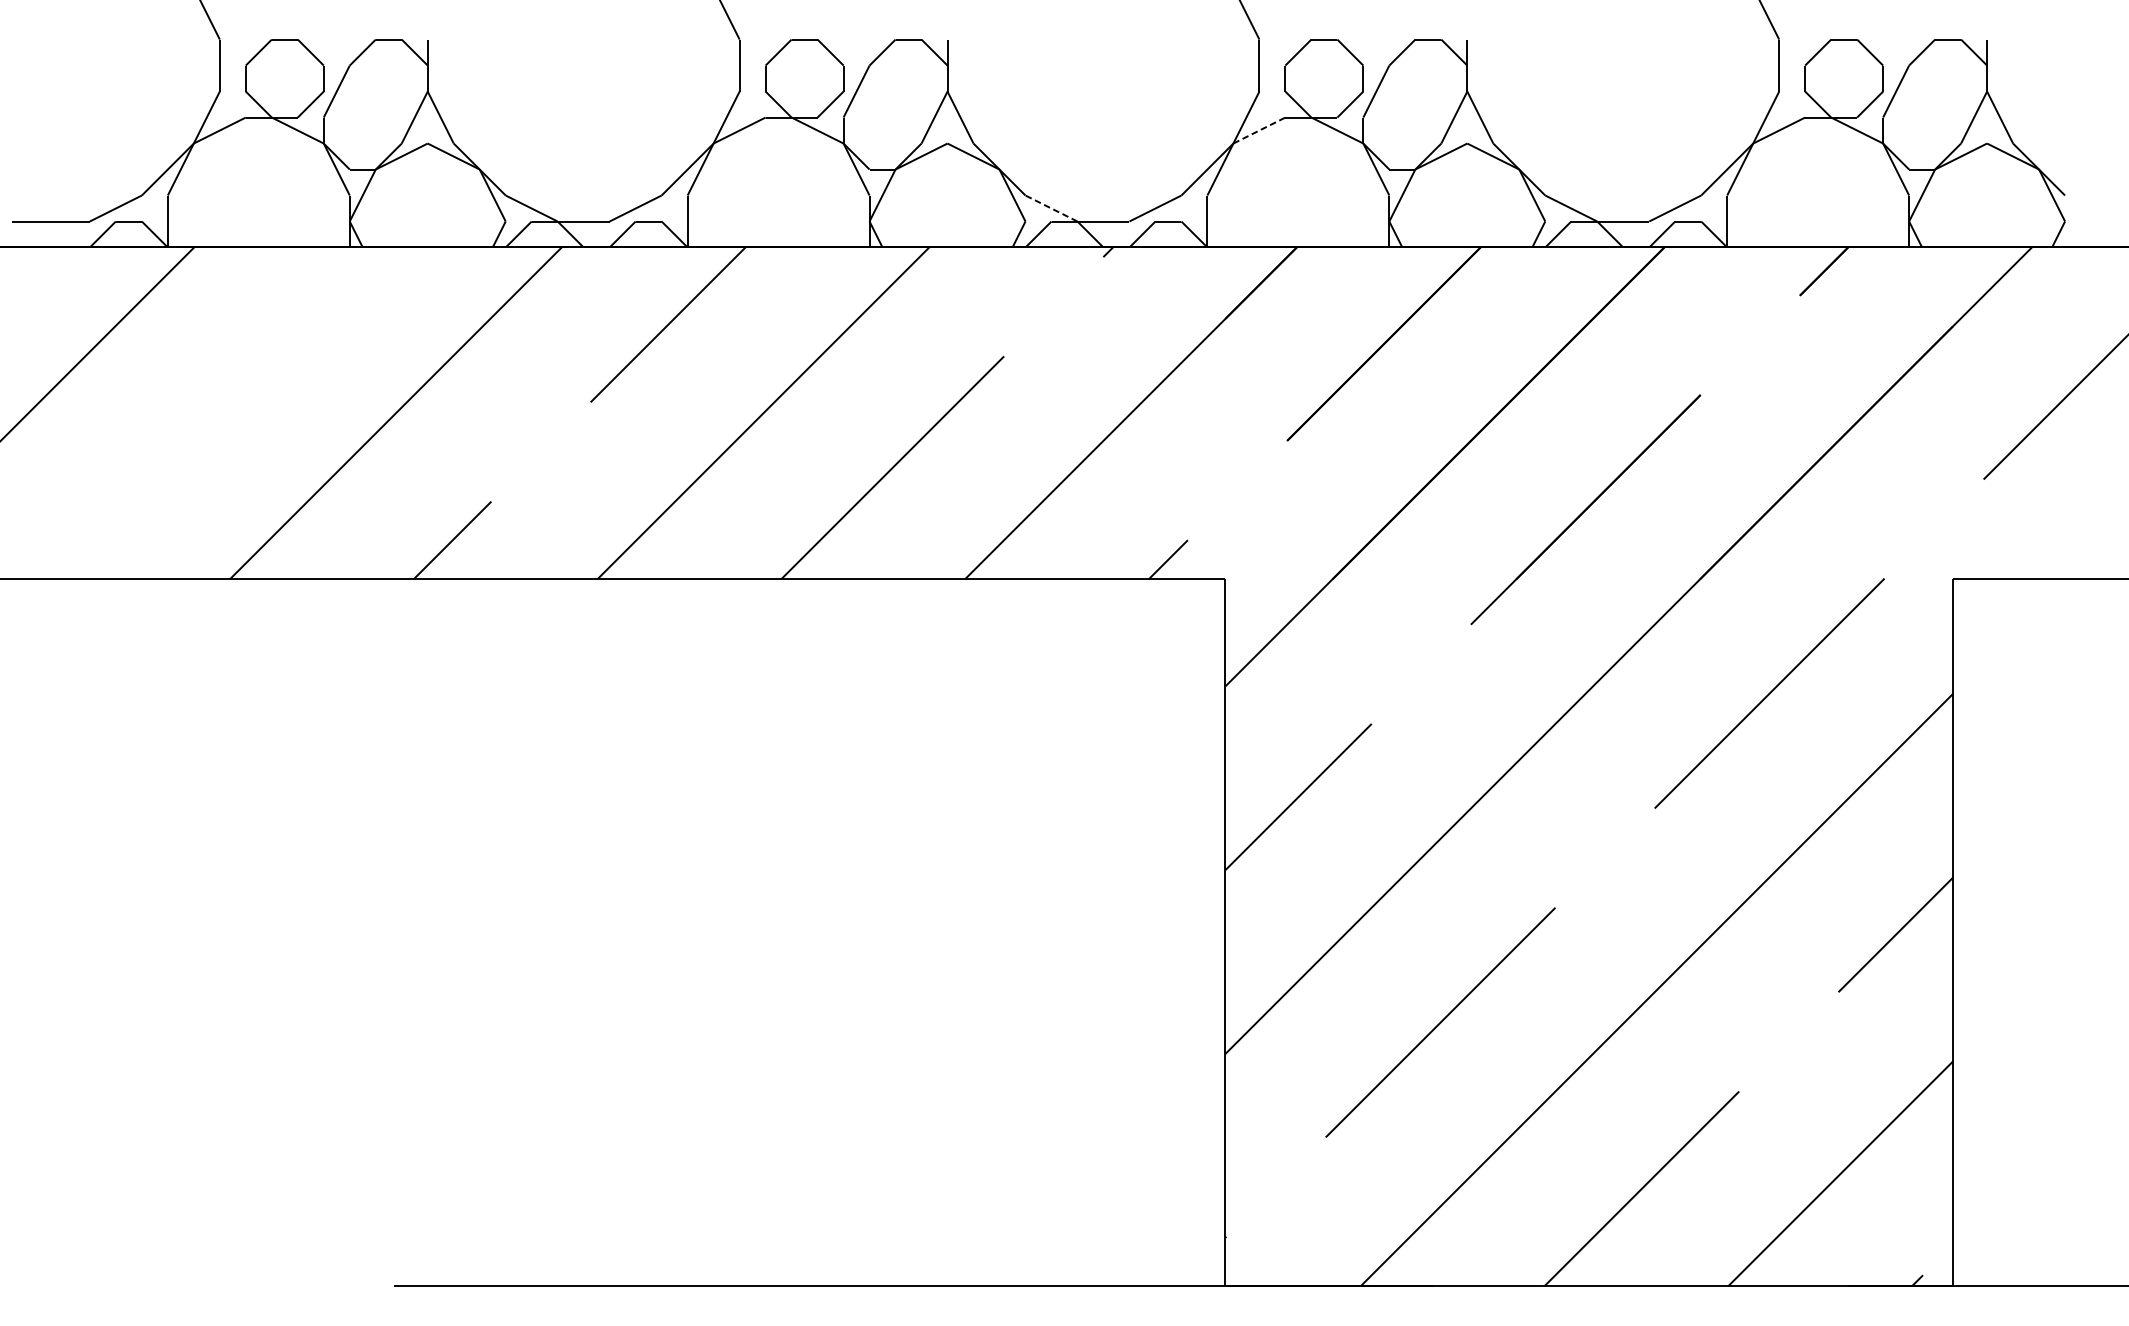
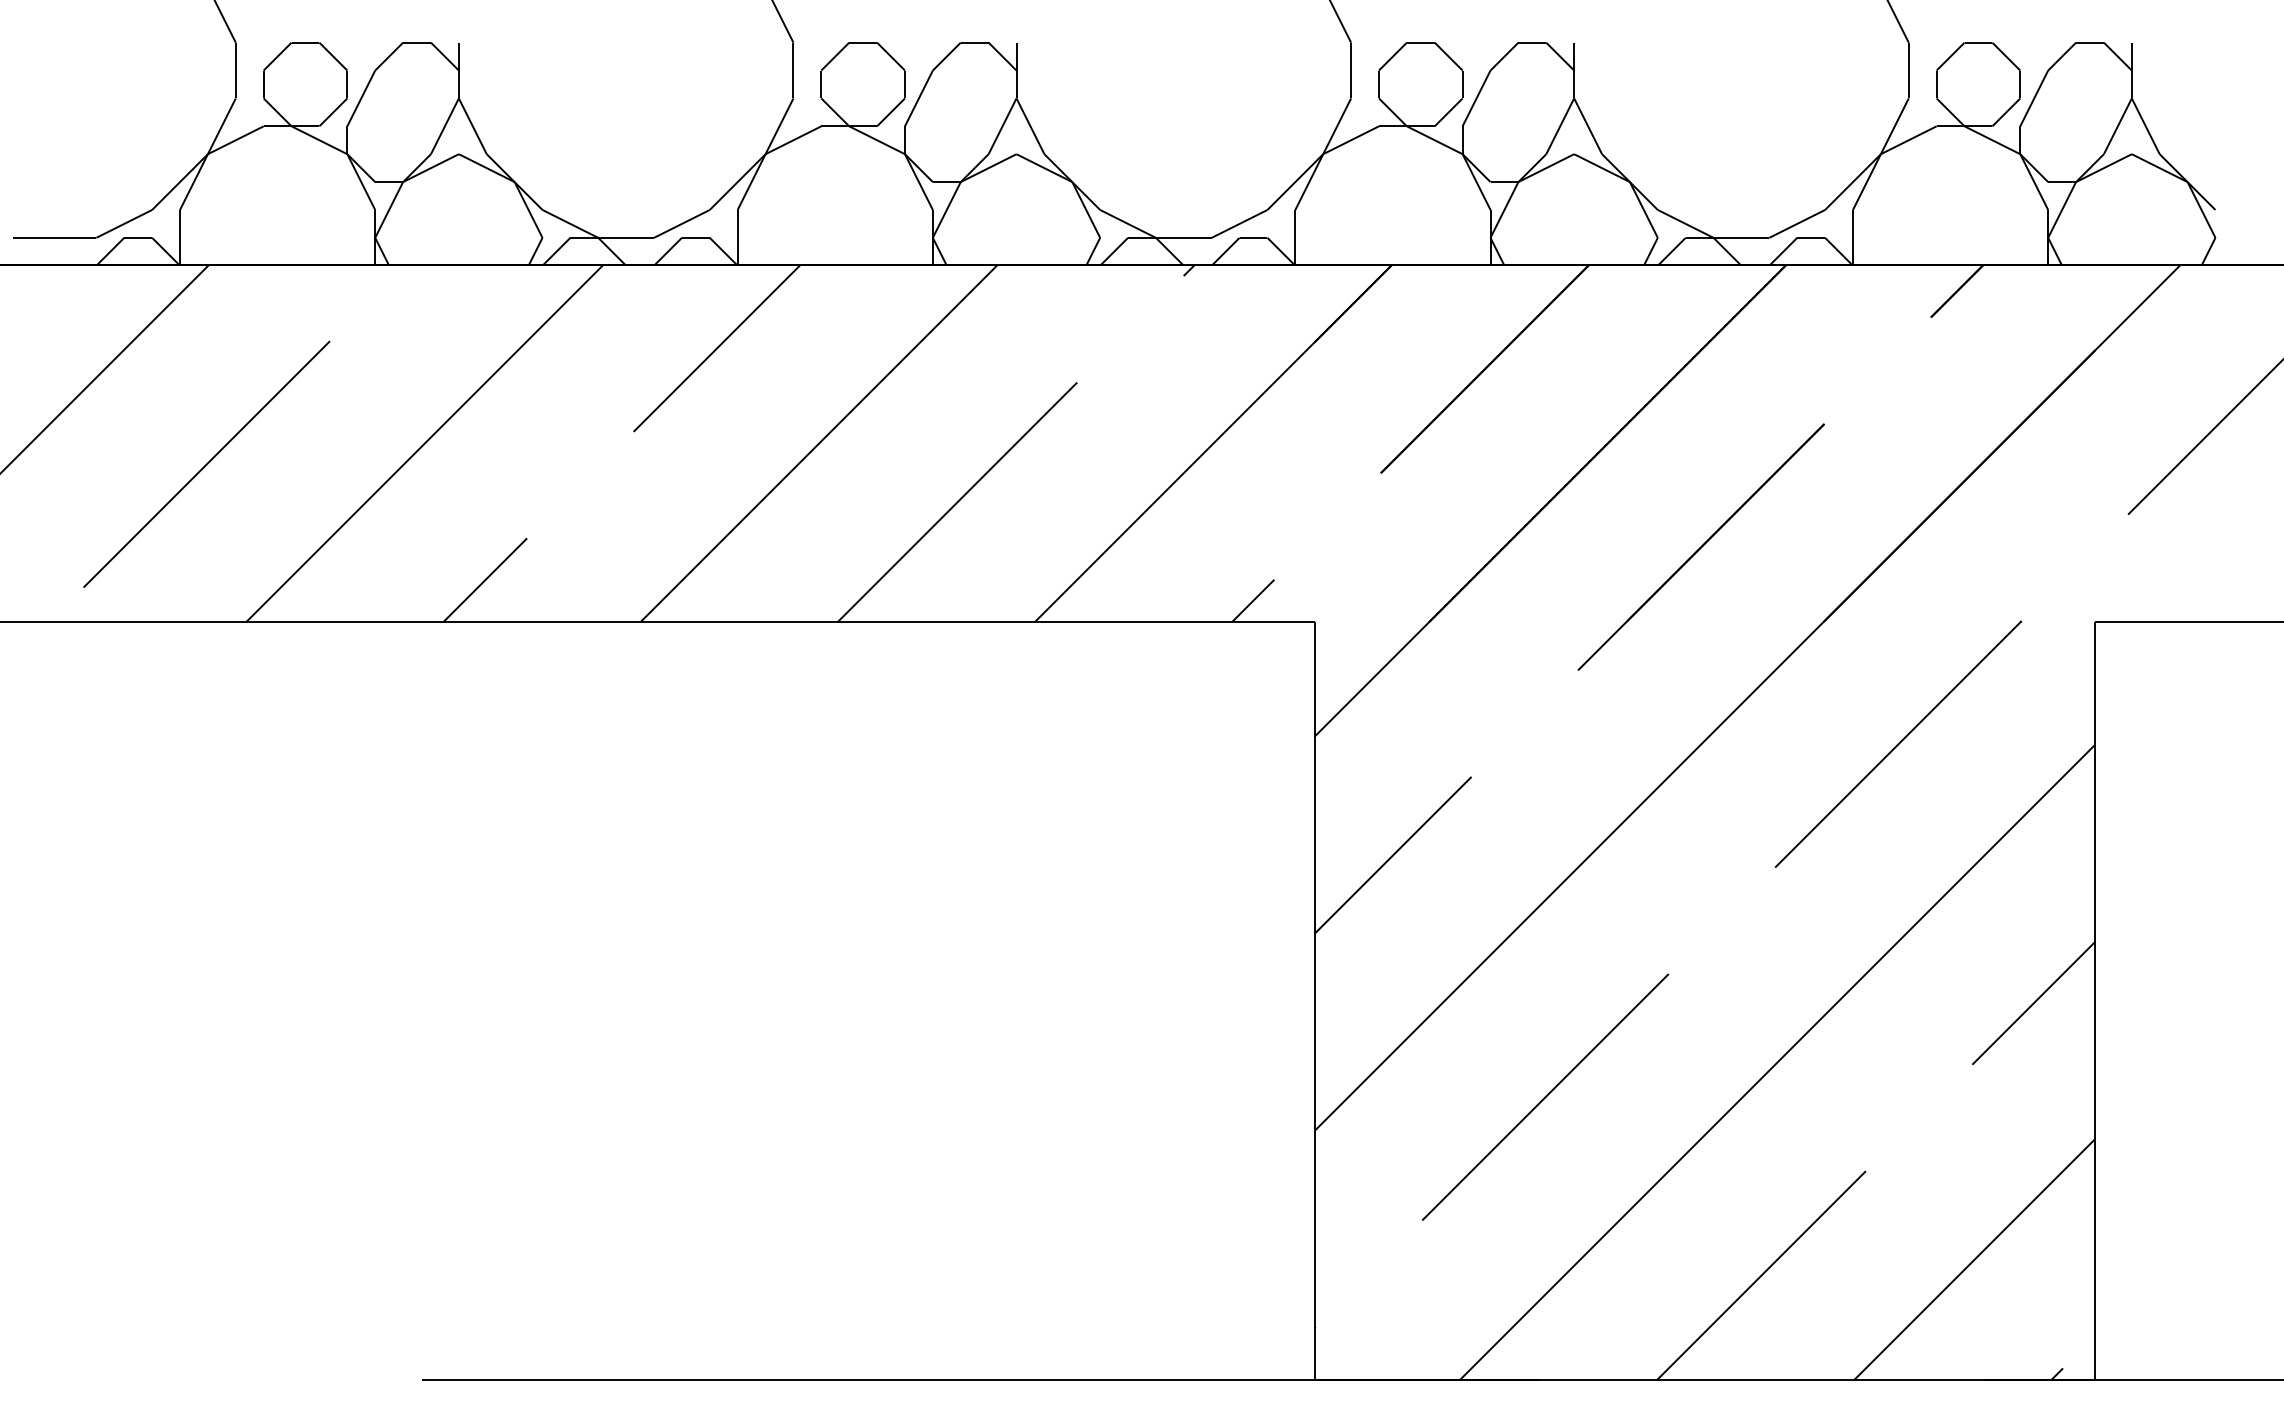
line: (1259, 130) -> (1351, 140), dashed -> solid
line: (1050, 208) -> (1127, 223), dashed -> solid
line: (192, 431) -> (206, 463), added

